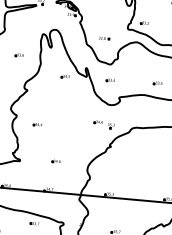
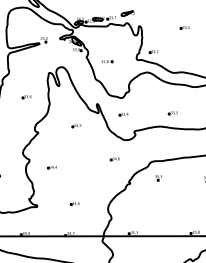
part: (104, 38) -> (107, 61), moved
part: (65, 77) -> (76, 126), moved
part: (110, 126) -> (158, 178), moved

